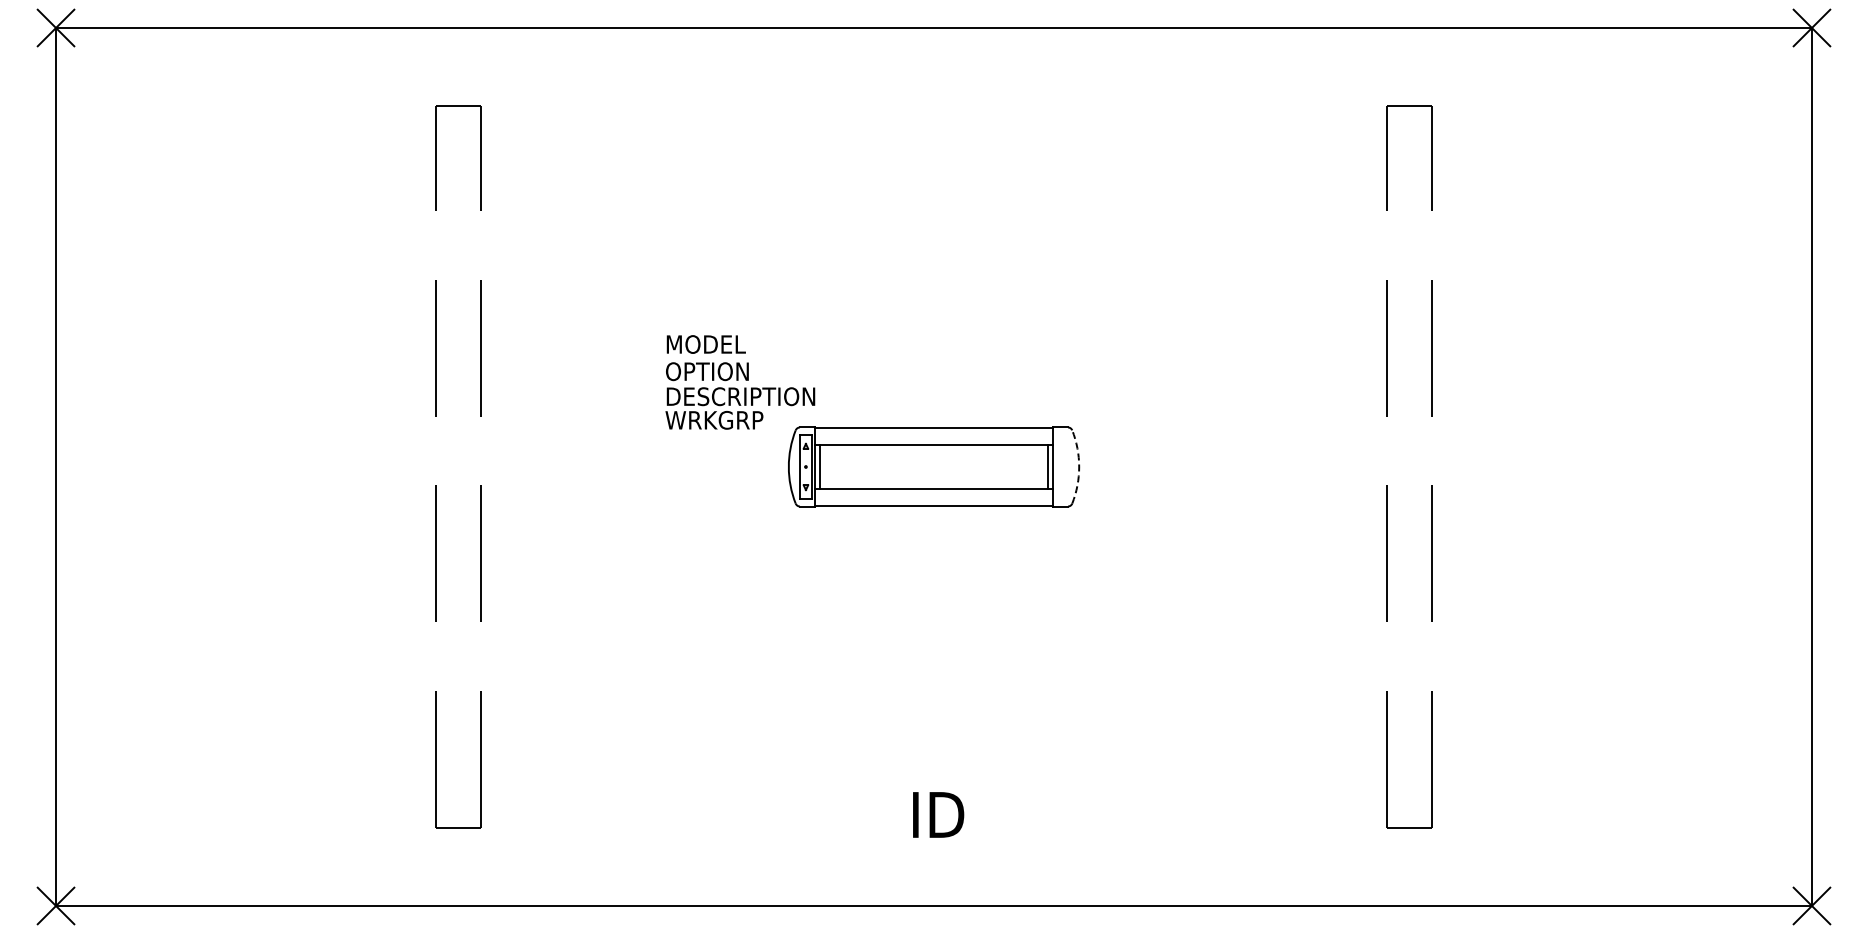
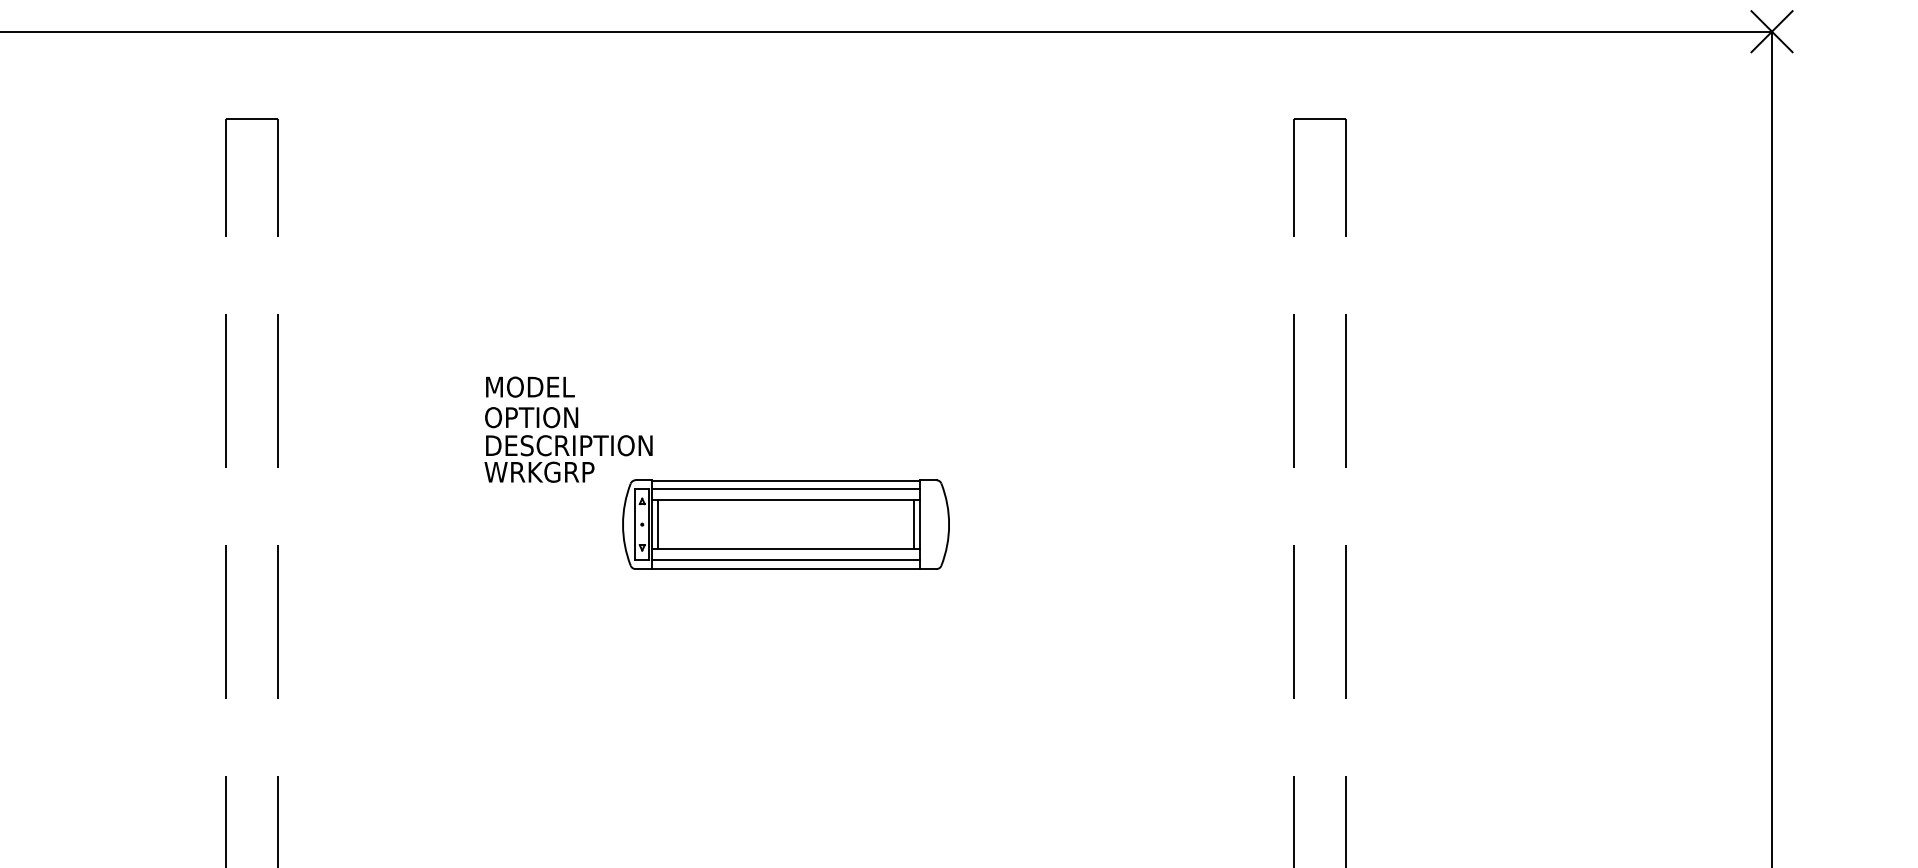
line: (933, 435) -> (785, 489), added
arc: (1079, 467) -> (949, 525), dashed -> solid
line: (933, 498) -> (785, 560), added

